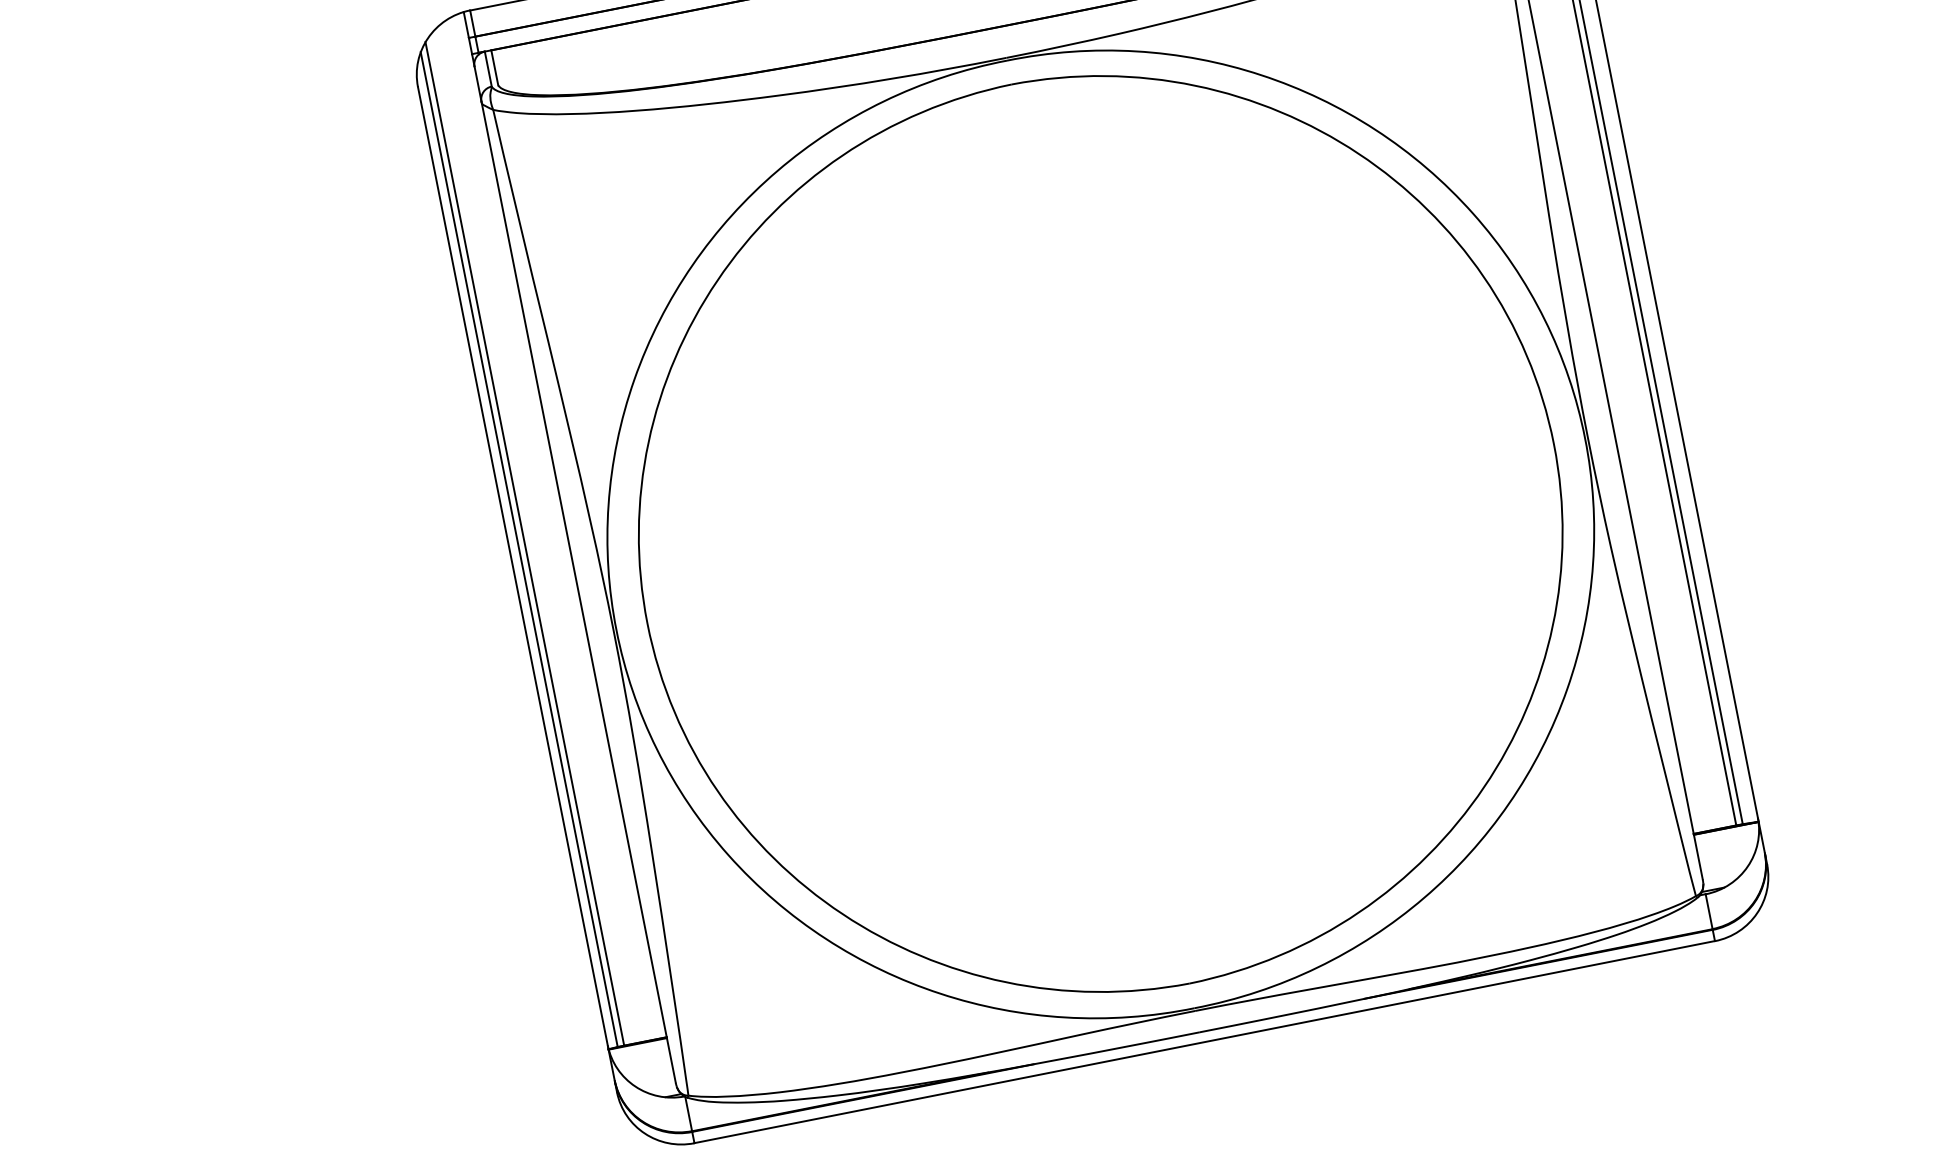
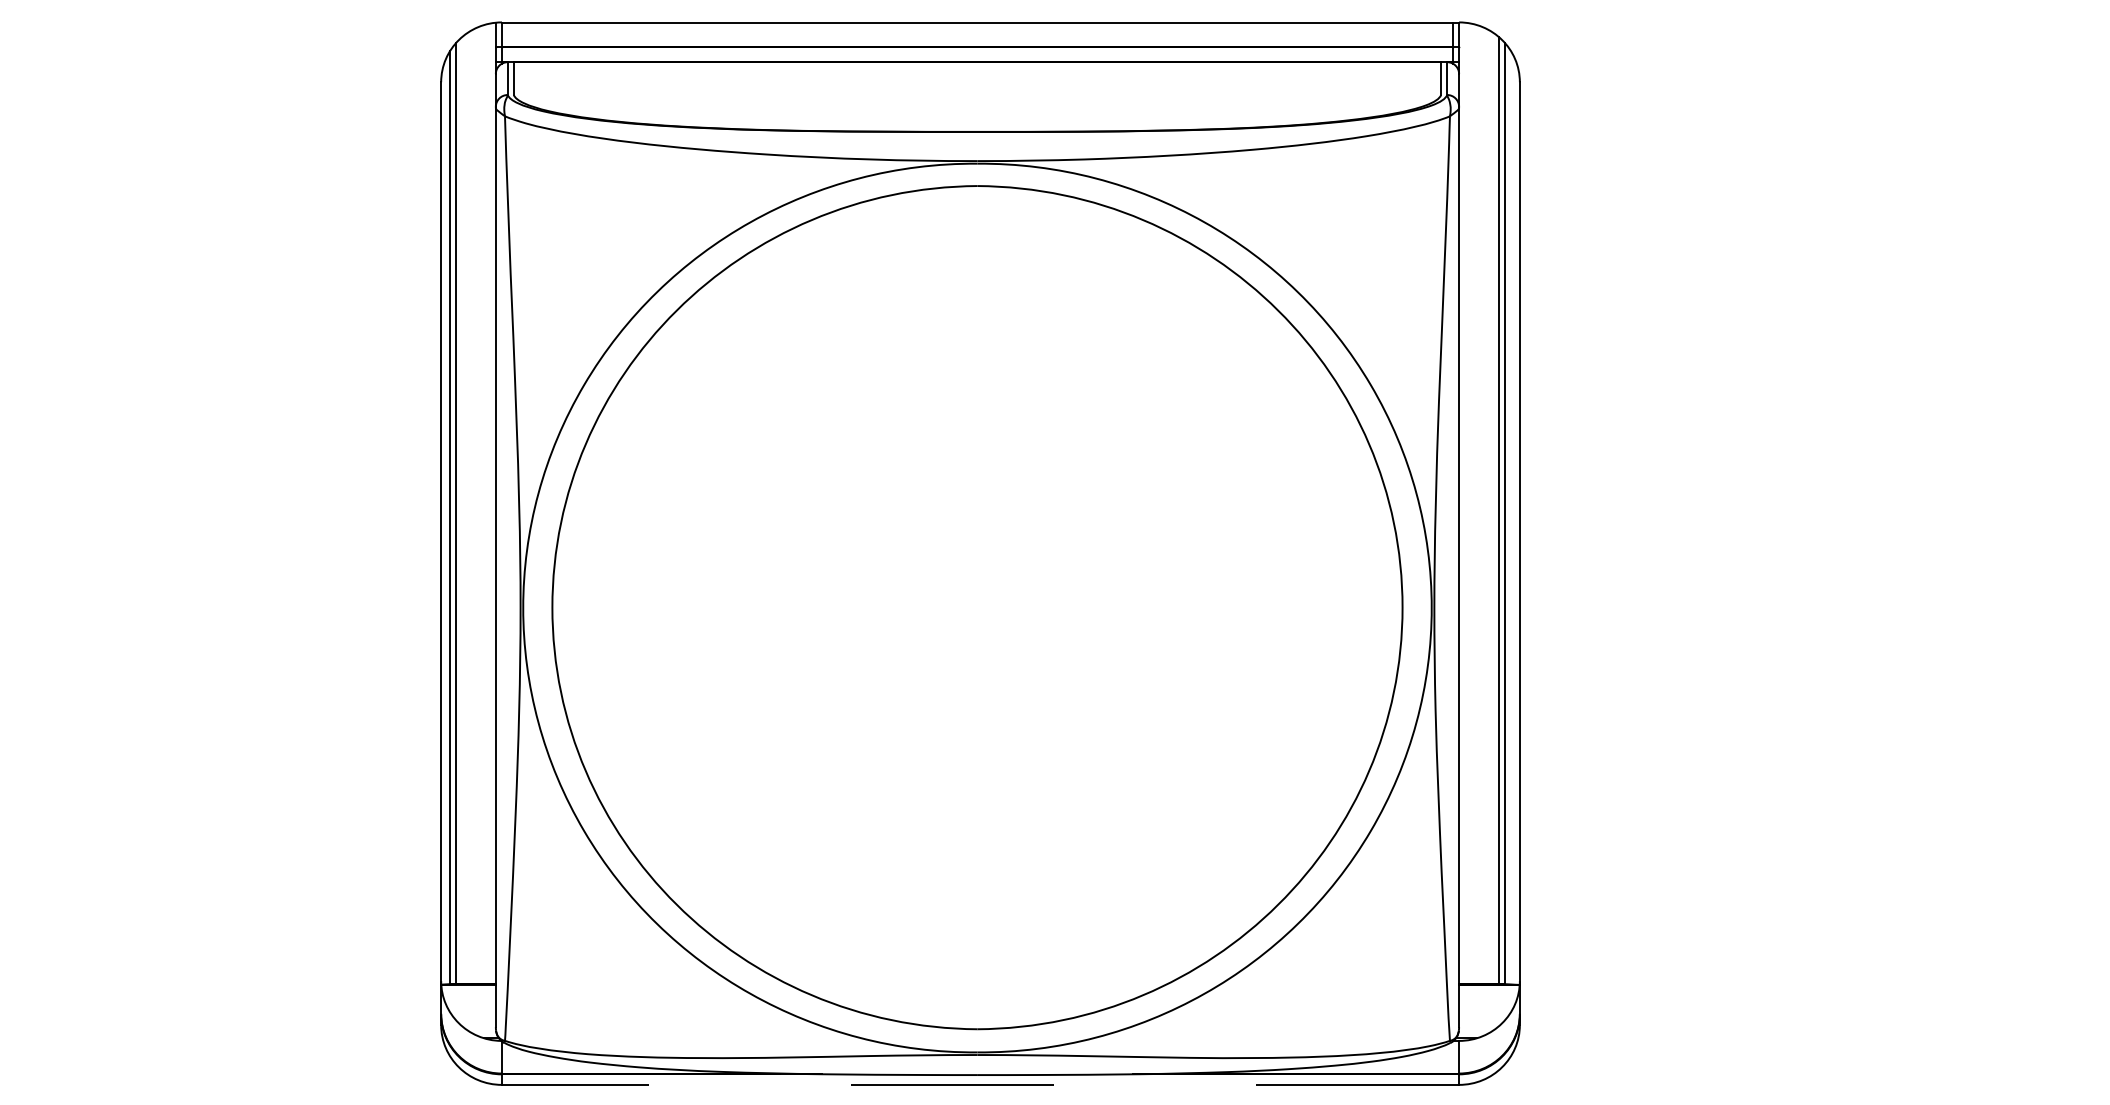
line: (1204, 1041) -> (980, 1084), solid -> dashed

